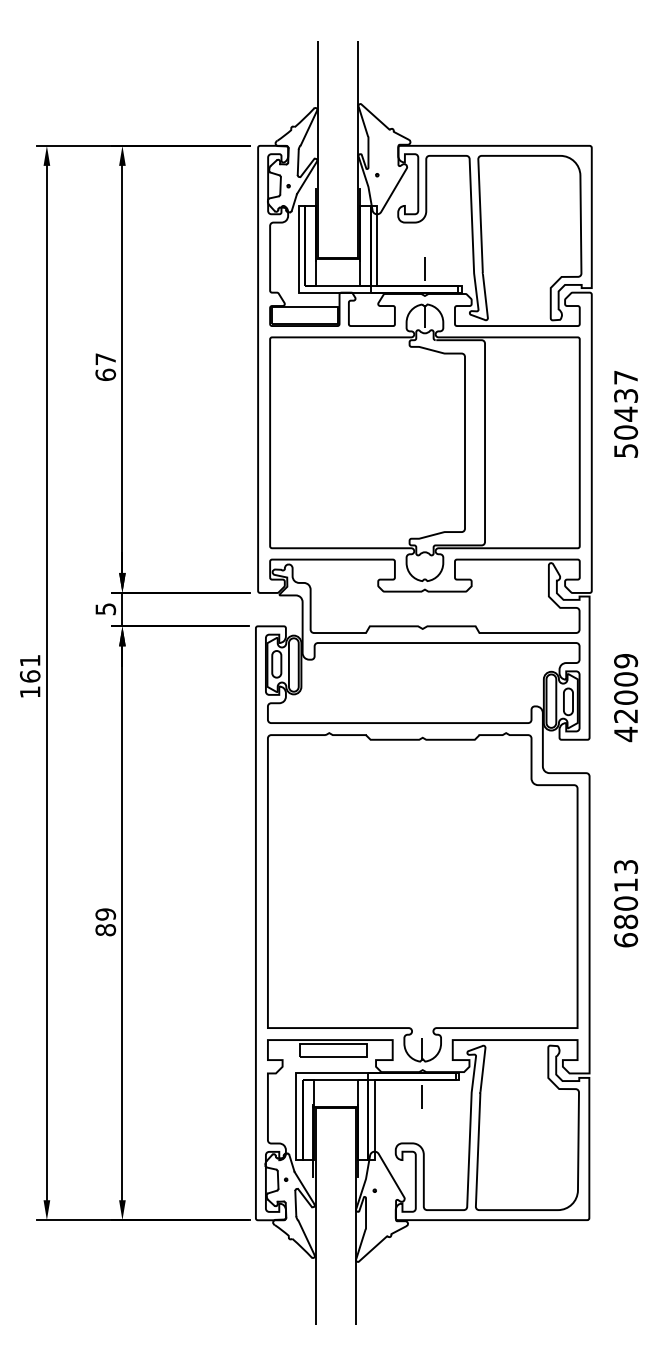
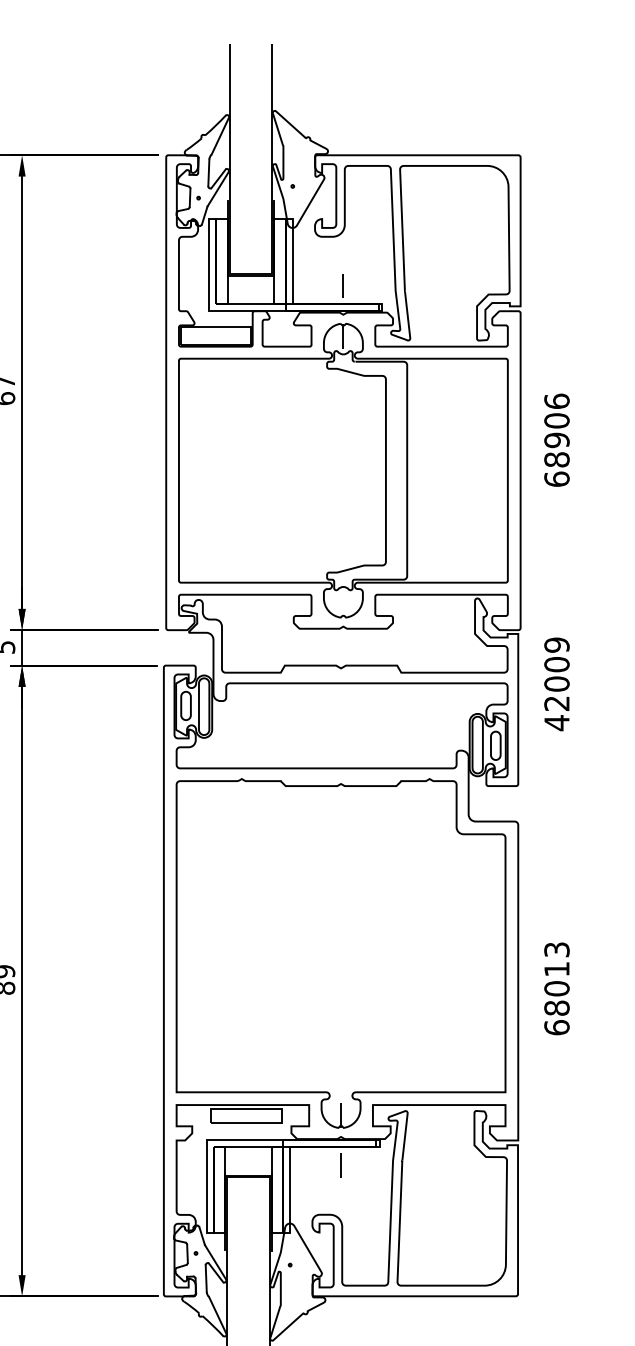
text: (626, 413) -> (557, 439), 50437 -> 68906
text: (626, 698) -> (557, 684), moved
text: (626, 903) -> (557, 988), moved

